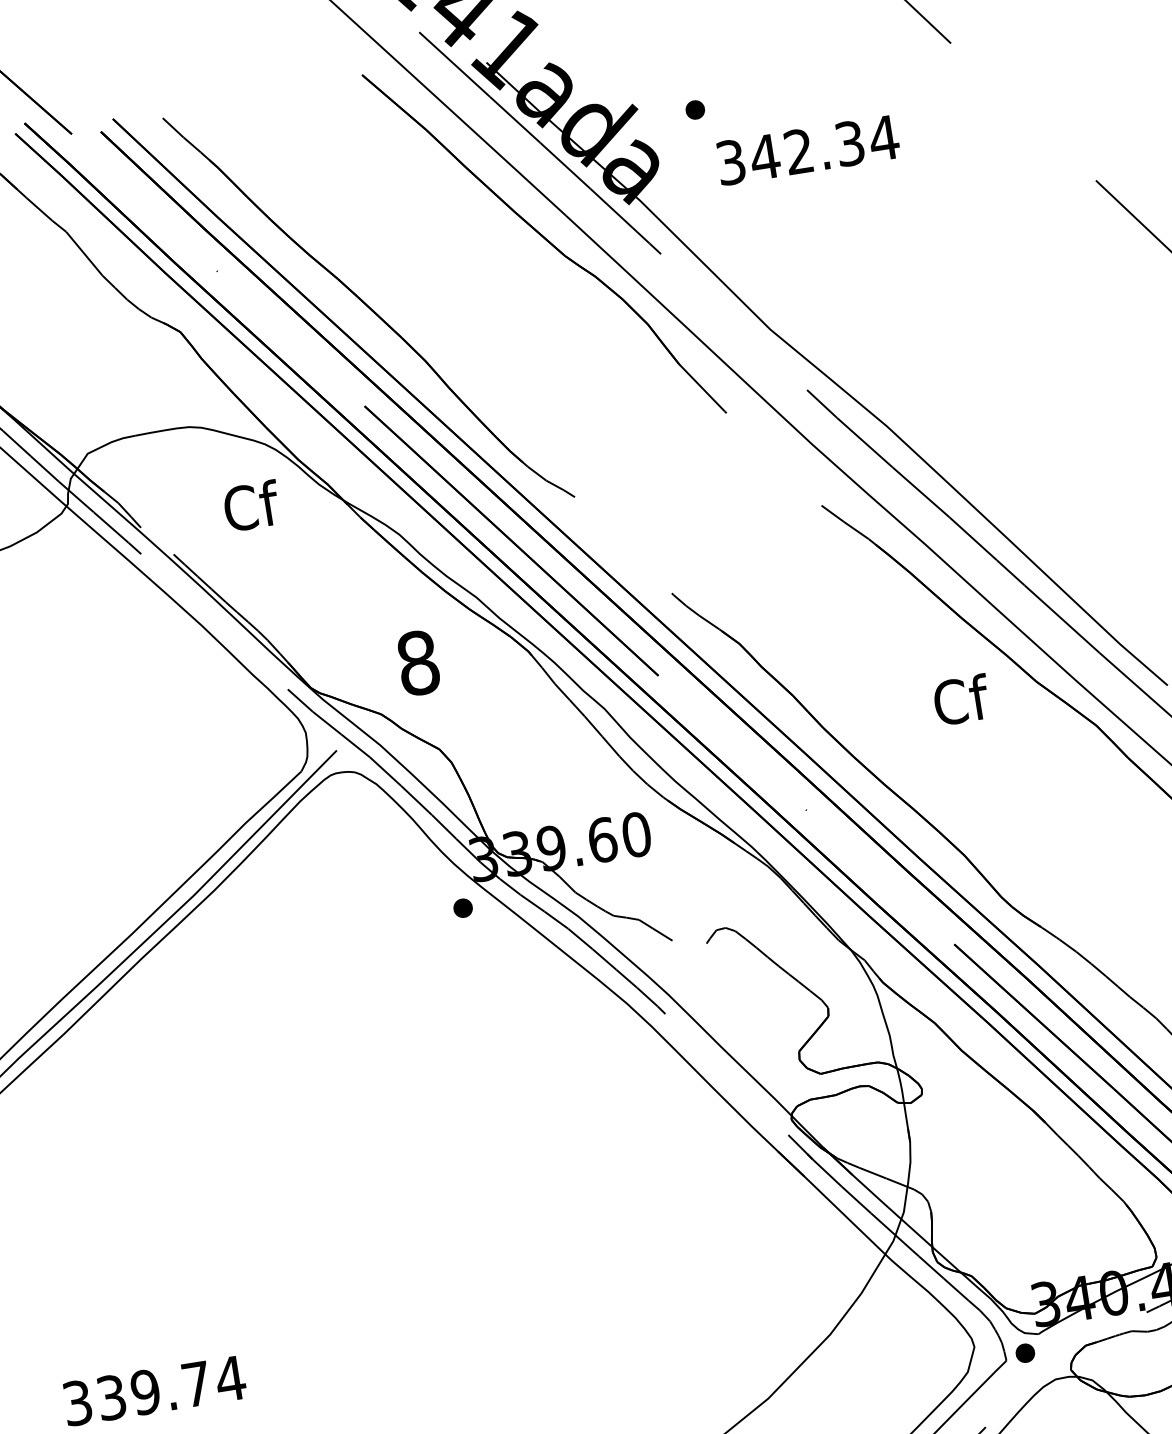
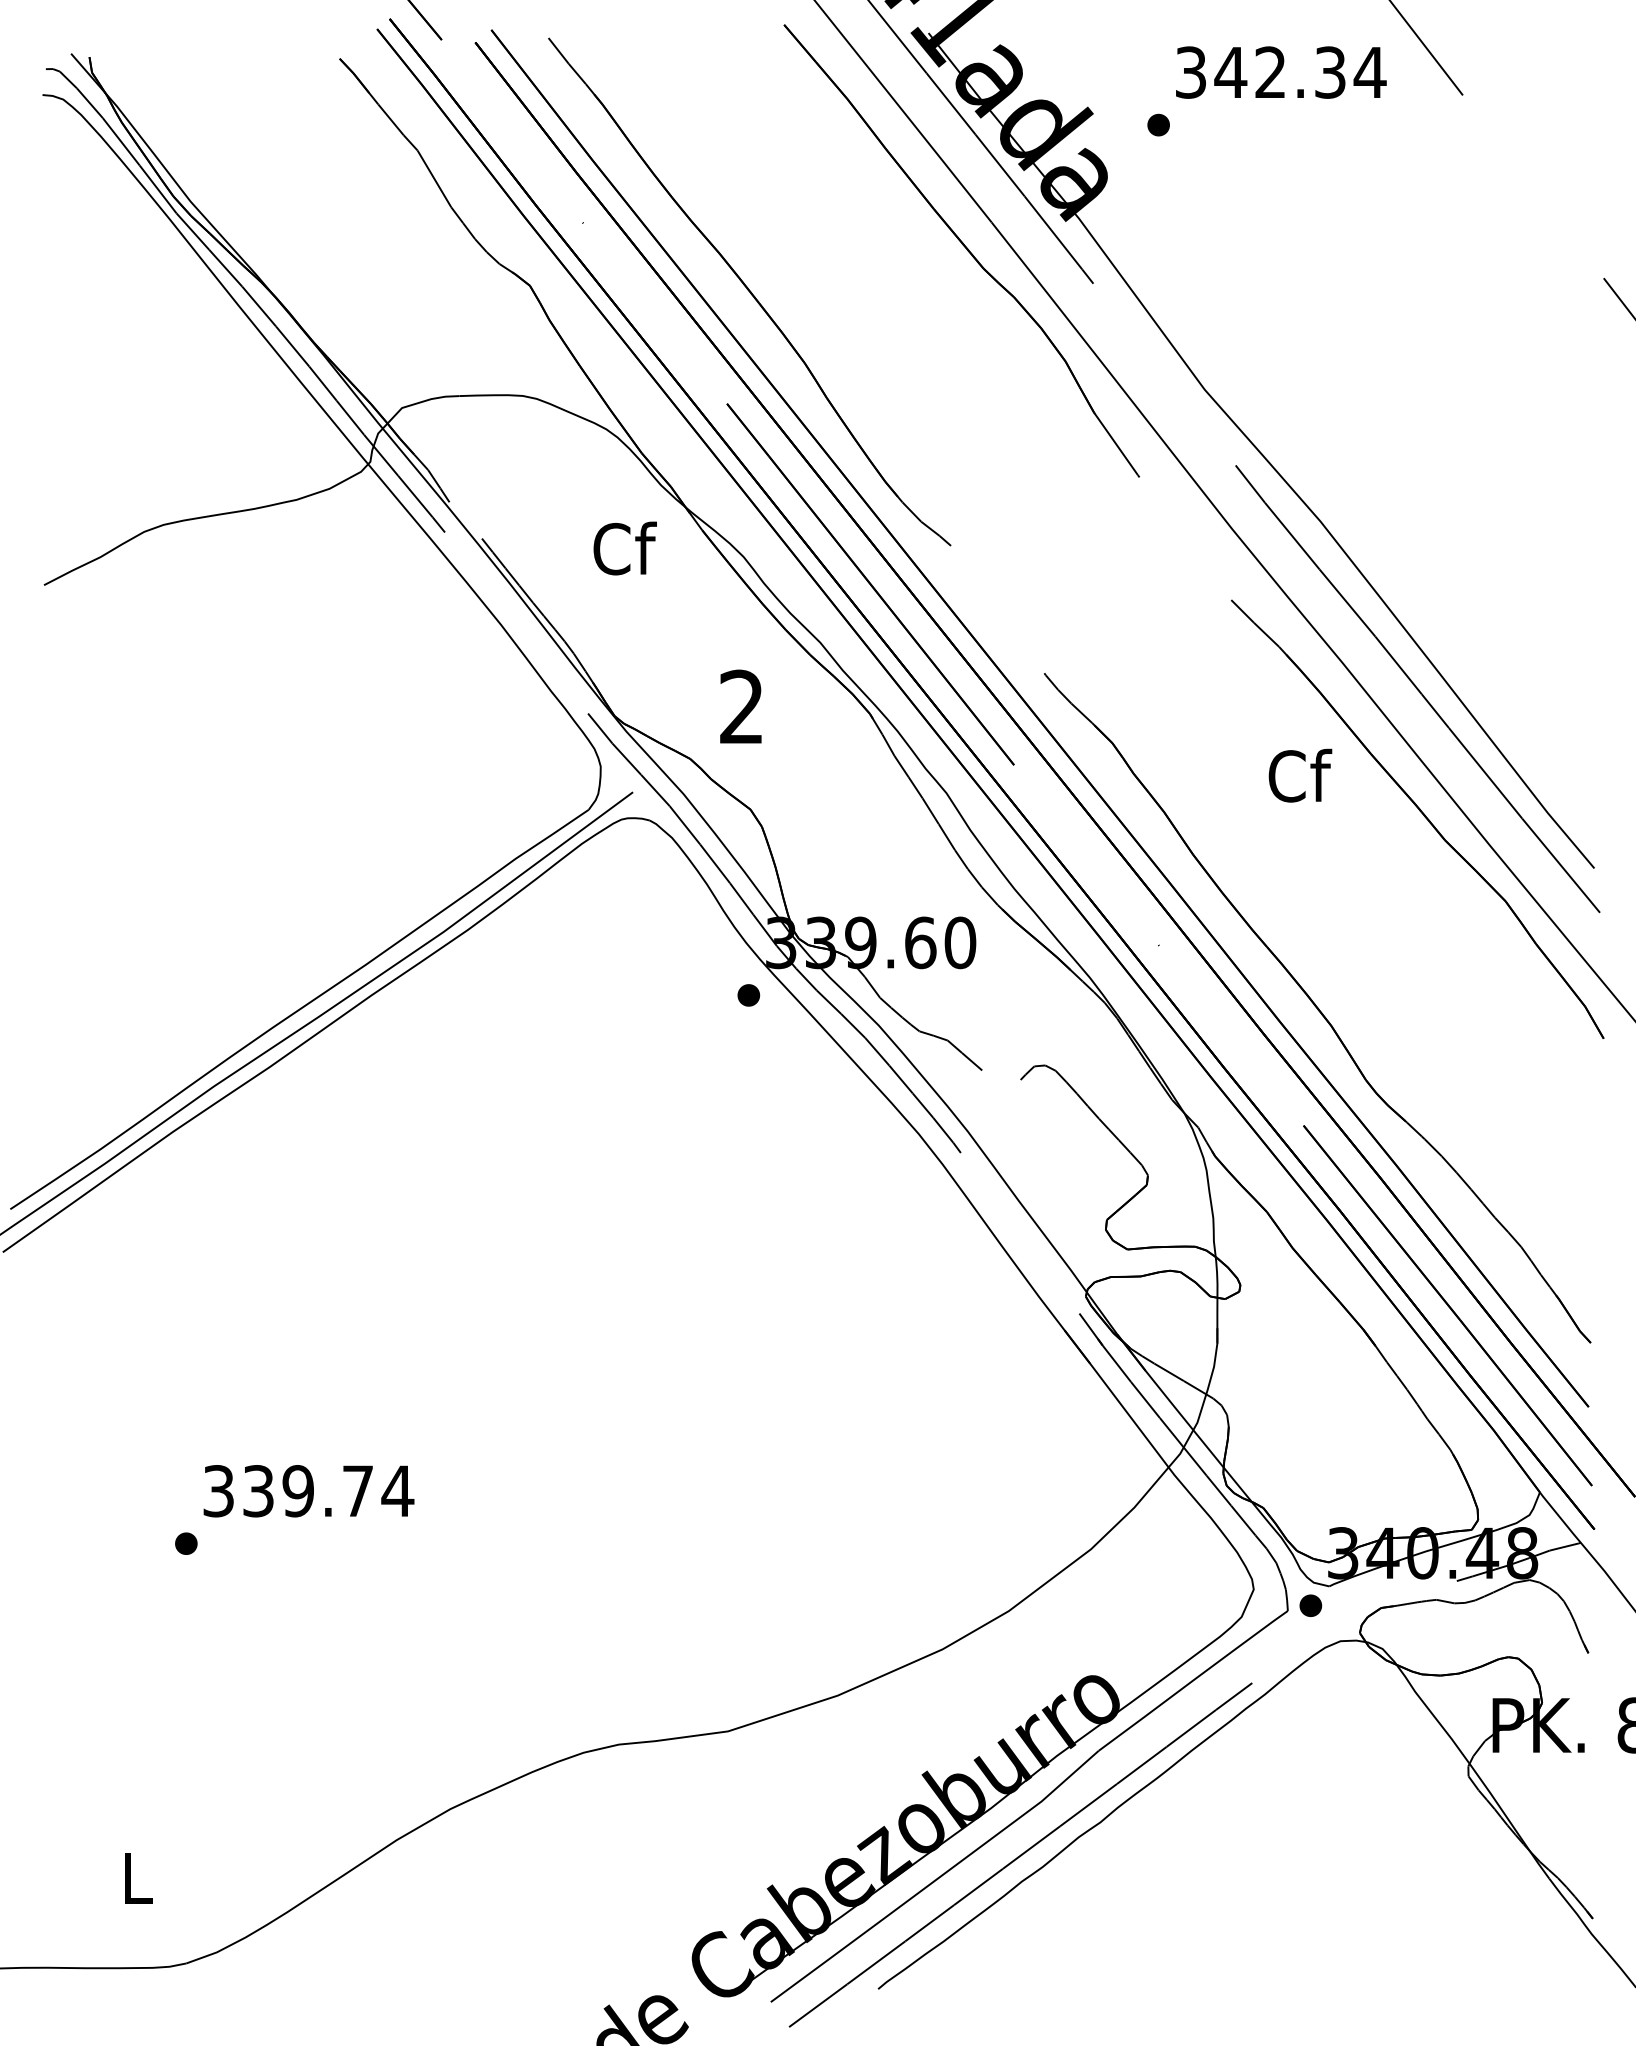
text: (808, 150) -> (1281, 72), moved
text: (251, 506) -> (624, 548), moved
text: (417, 662) -> (741, 706), 8 -> 2
text: (961, 699) -> (1300, 775), moved

